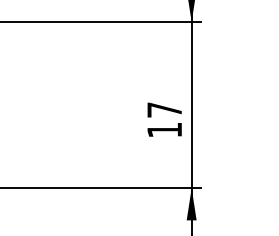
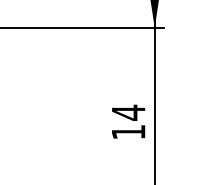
text: (164, 109) -> (128, 112), 17 -> 14

